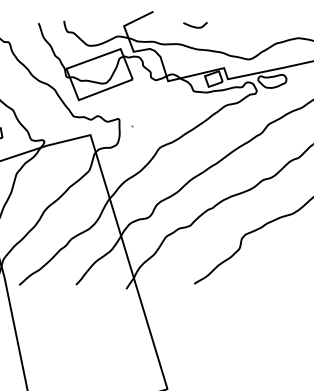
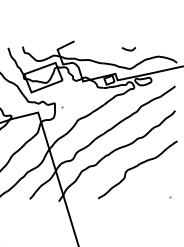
curve: (194, 25) -> (128, 49), moved

